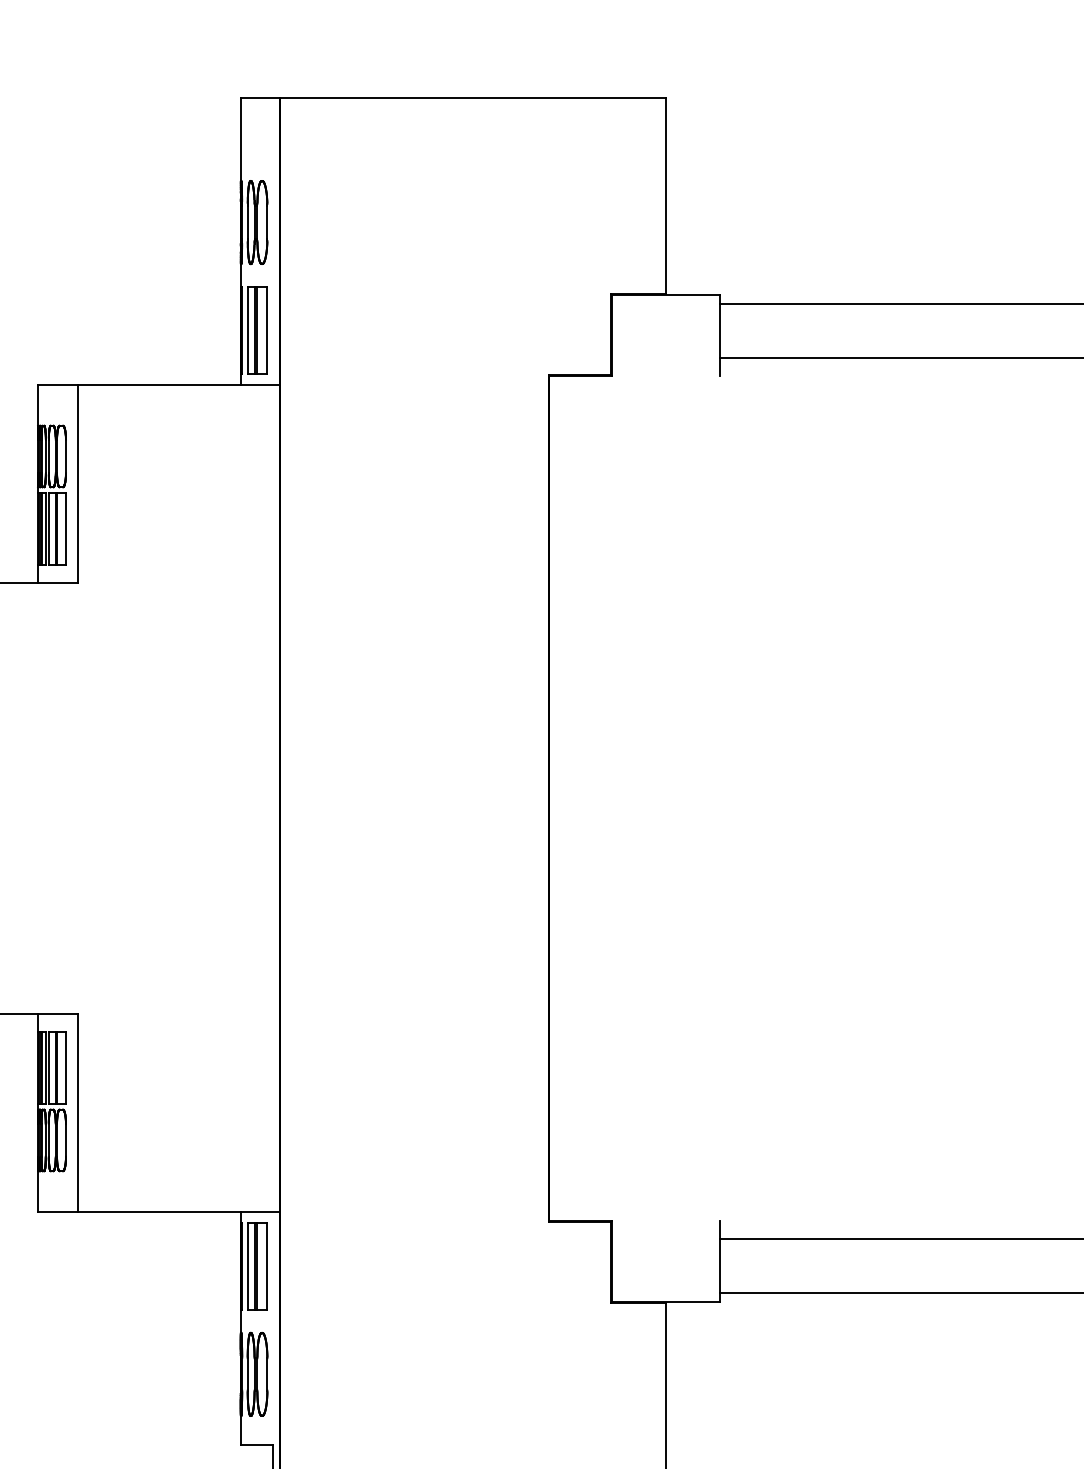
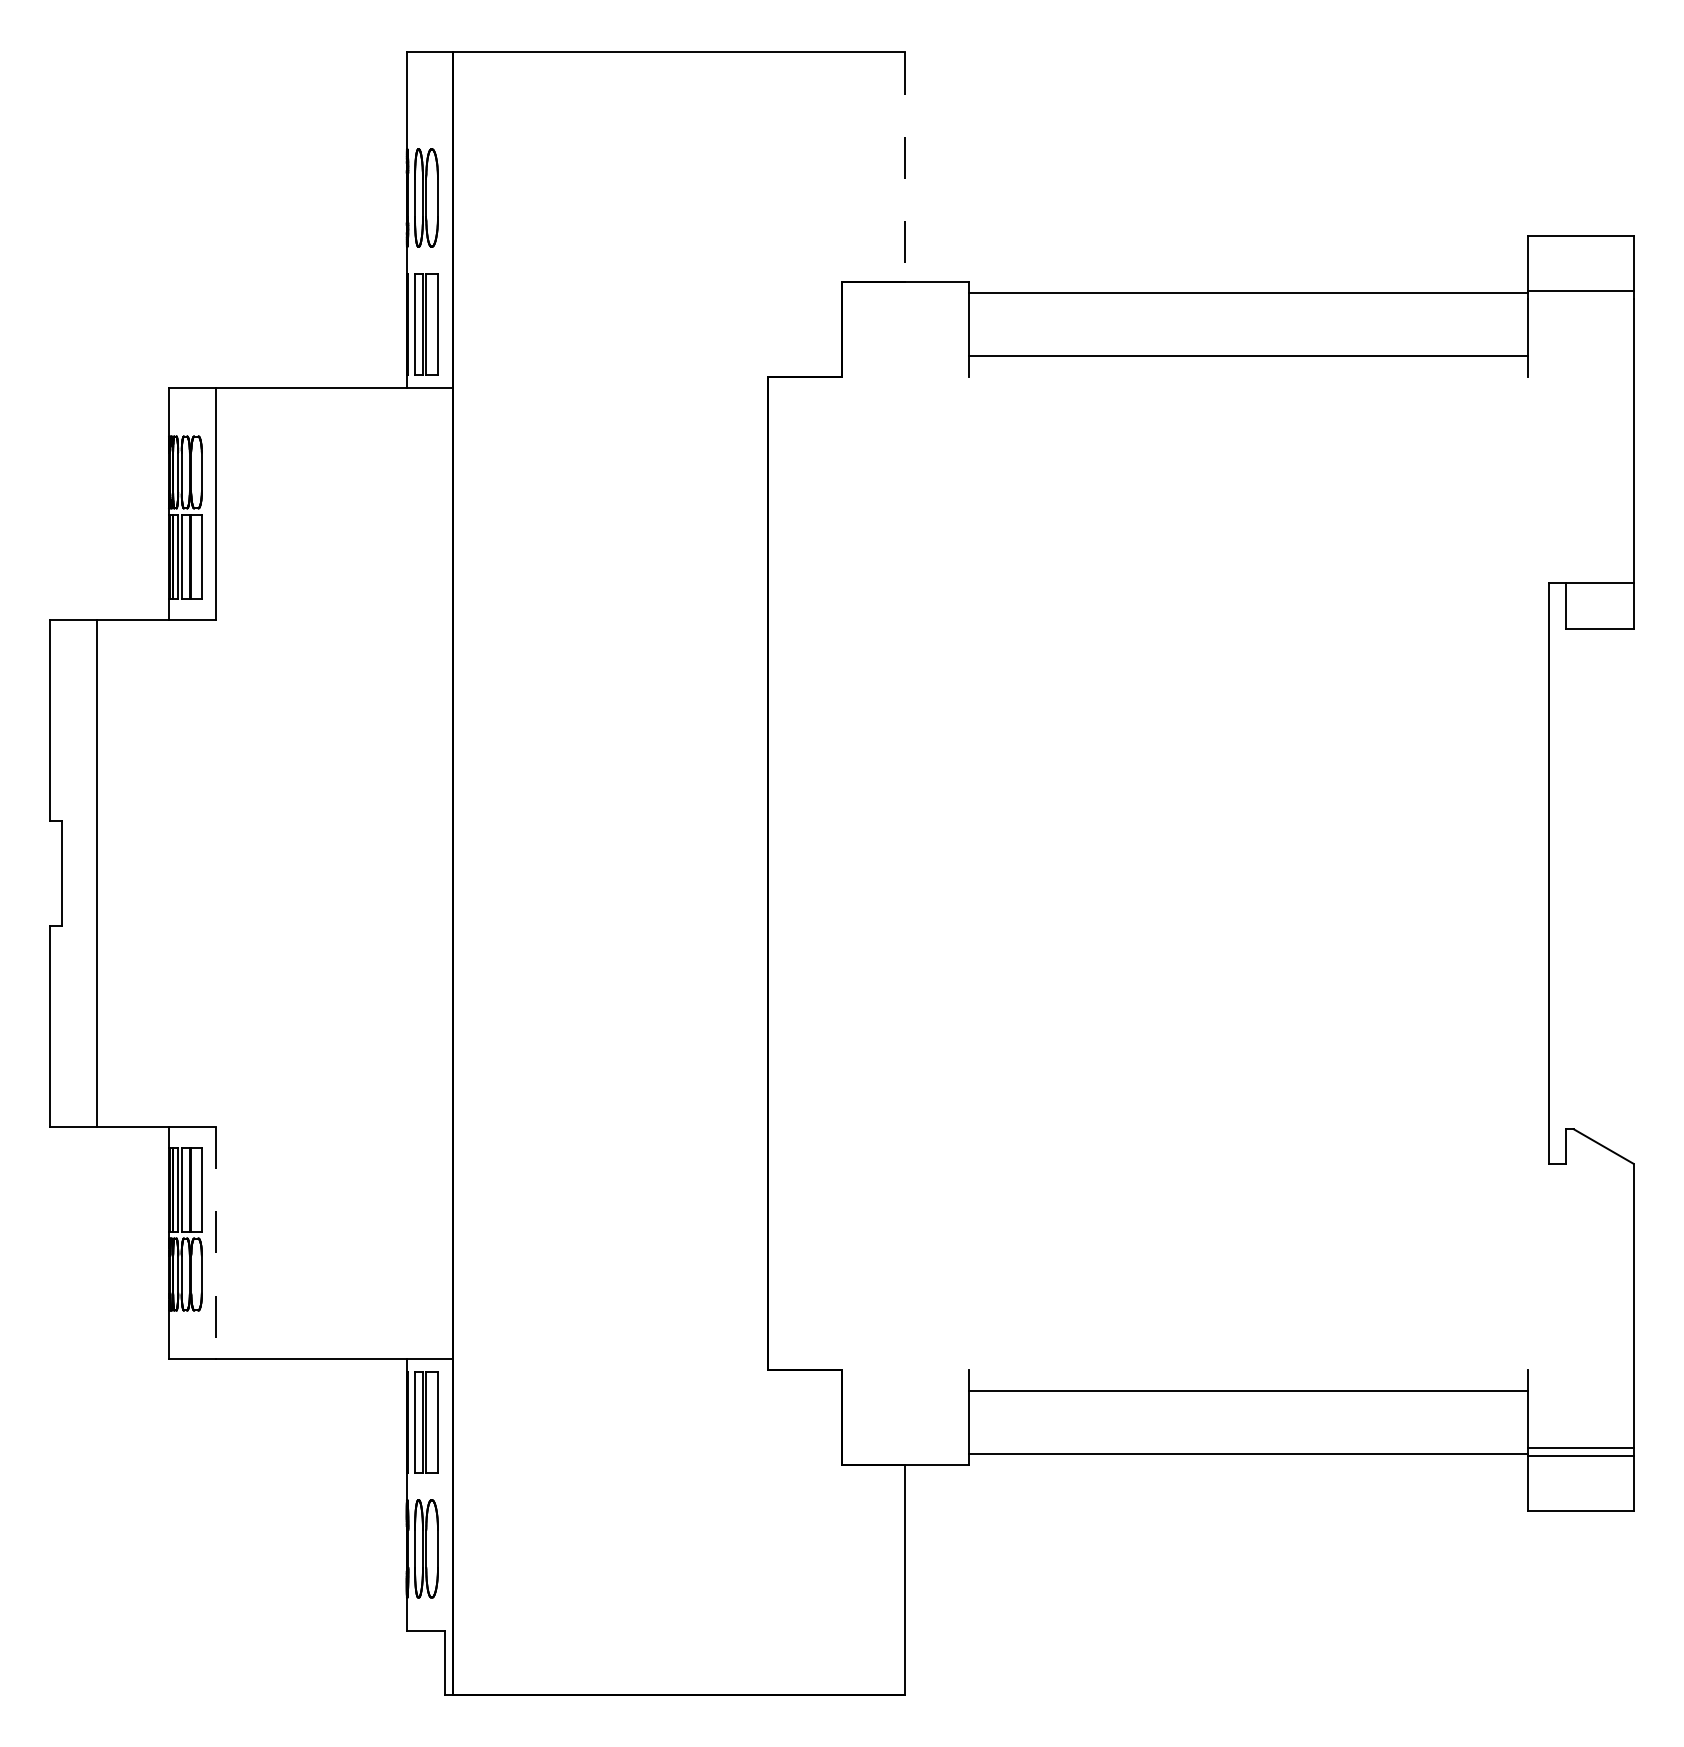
line: (665, 196) -> (905, 167), solid -> dashed
line: (77, 1113) -> (215, 1243), solid -> dashed

